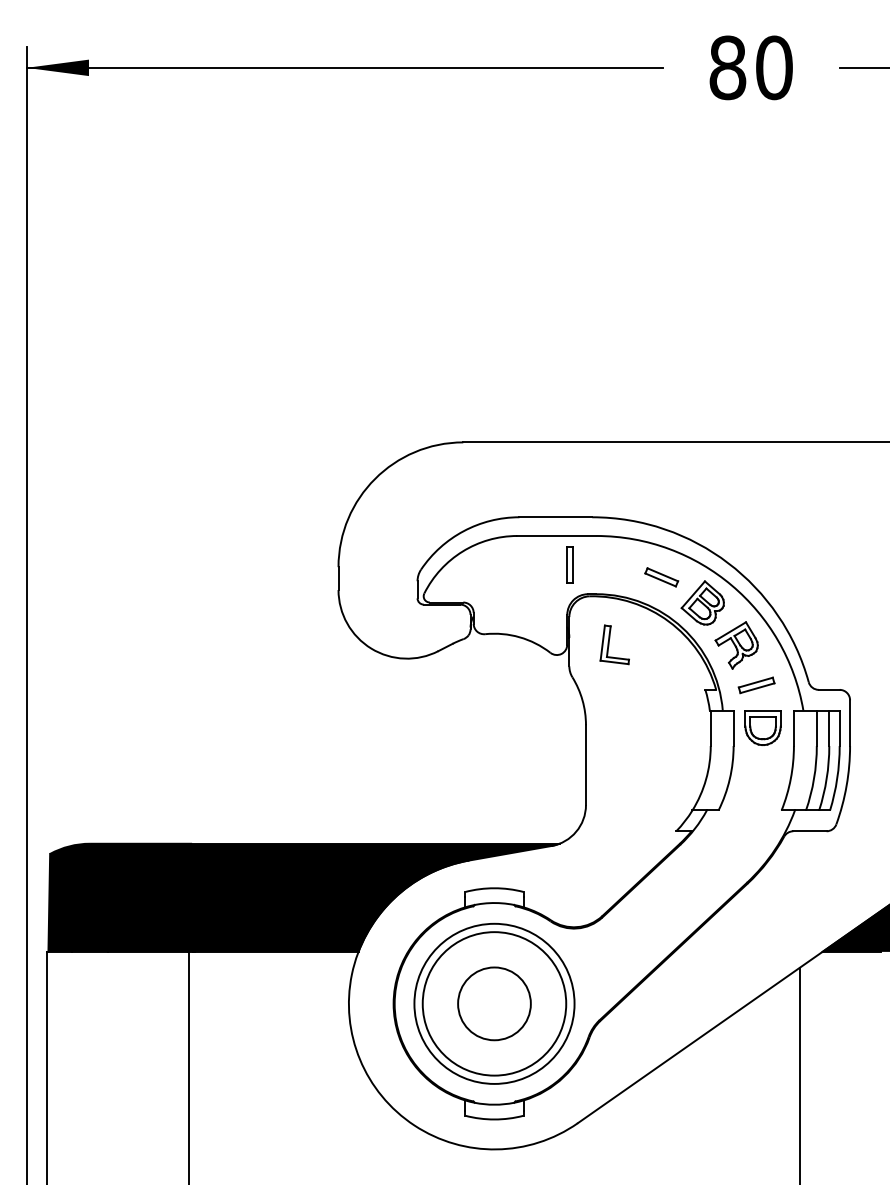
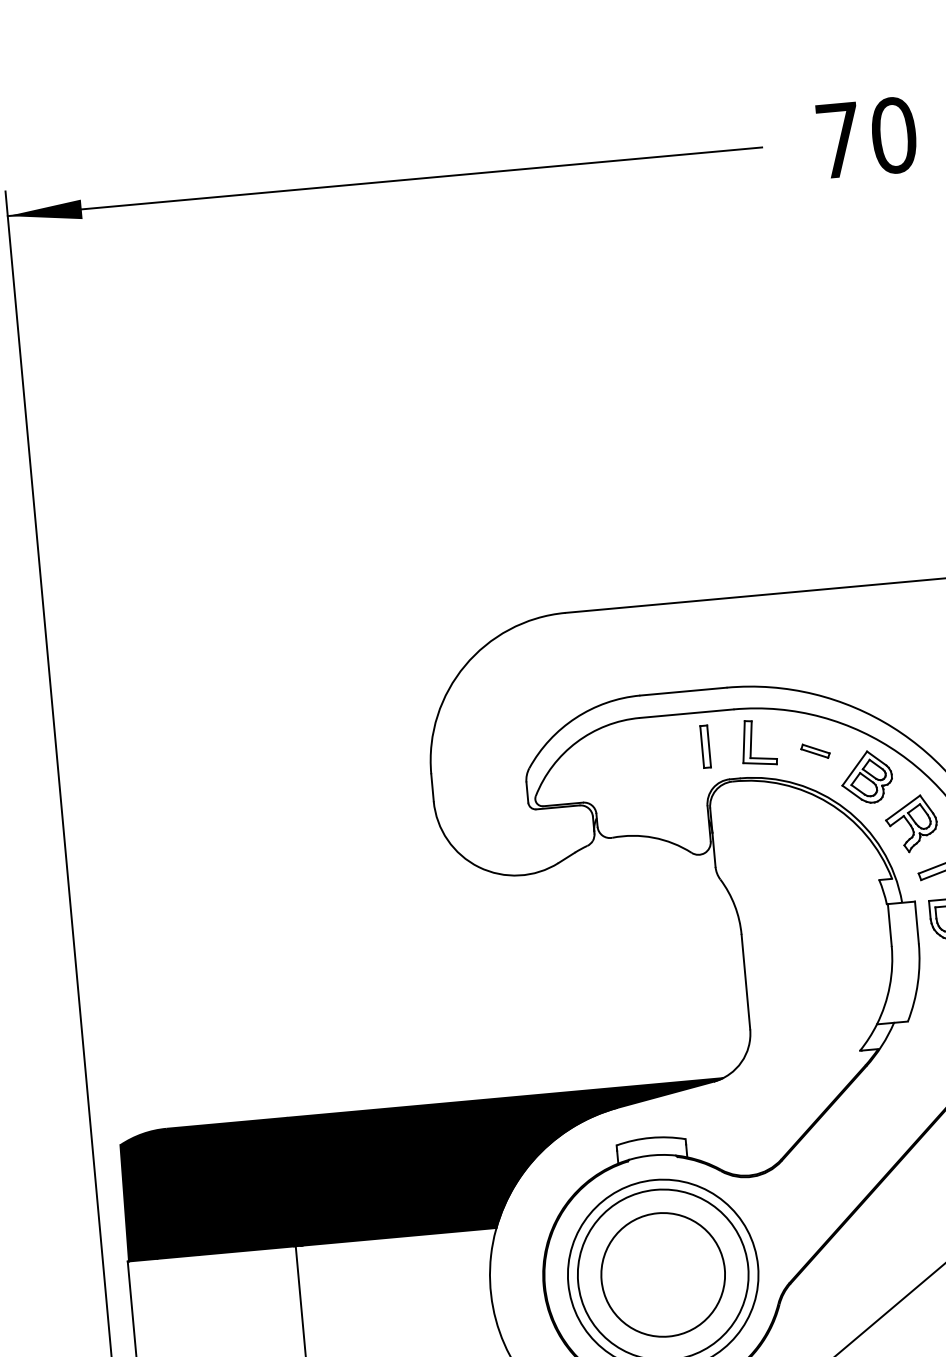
text: (727, 67) -> (838, 140), 80 -> 70
part: (661, 576) -> (815, 750), size x0.71
part: (614, 644) -> (758, 742), moved
circle: (494, 1003) -> (663, 1274), size x1.43

